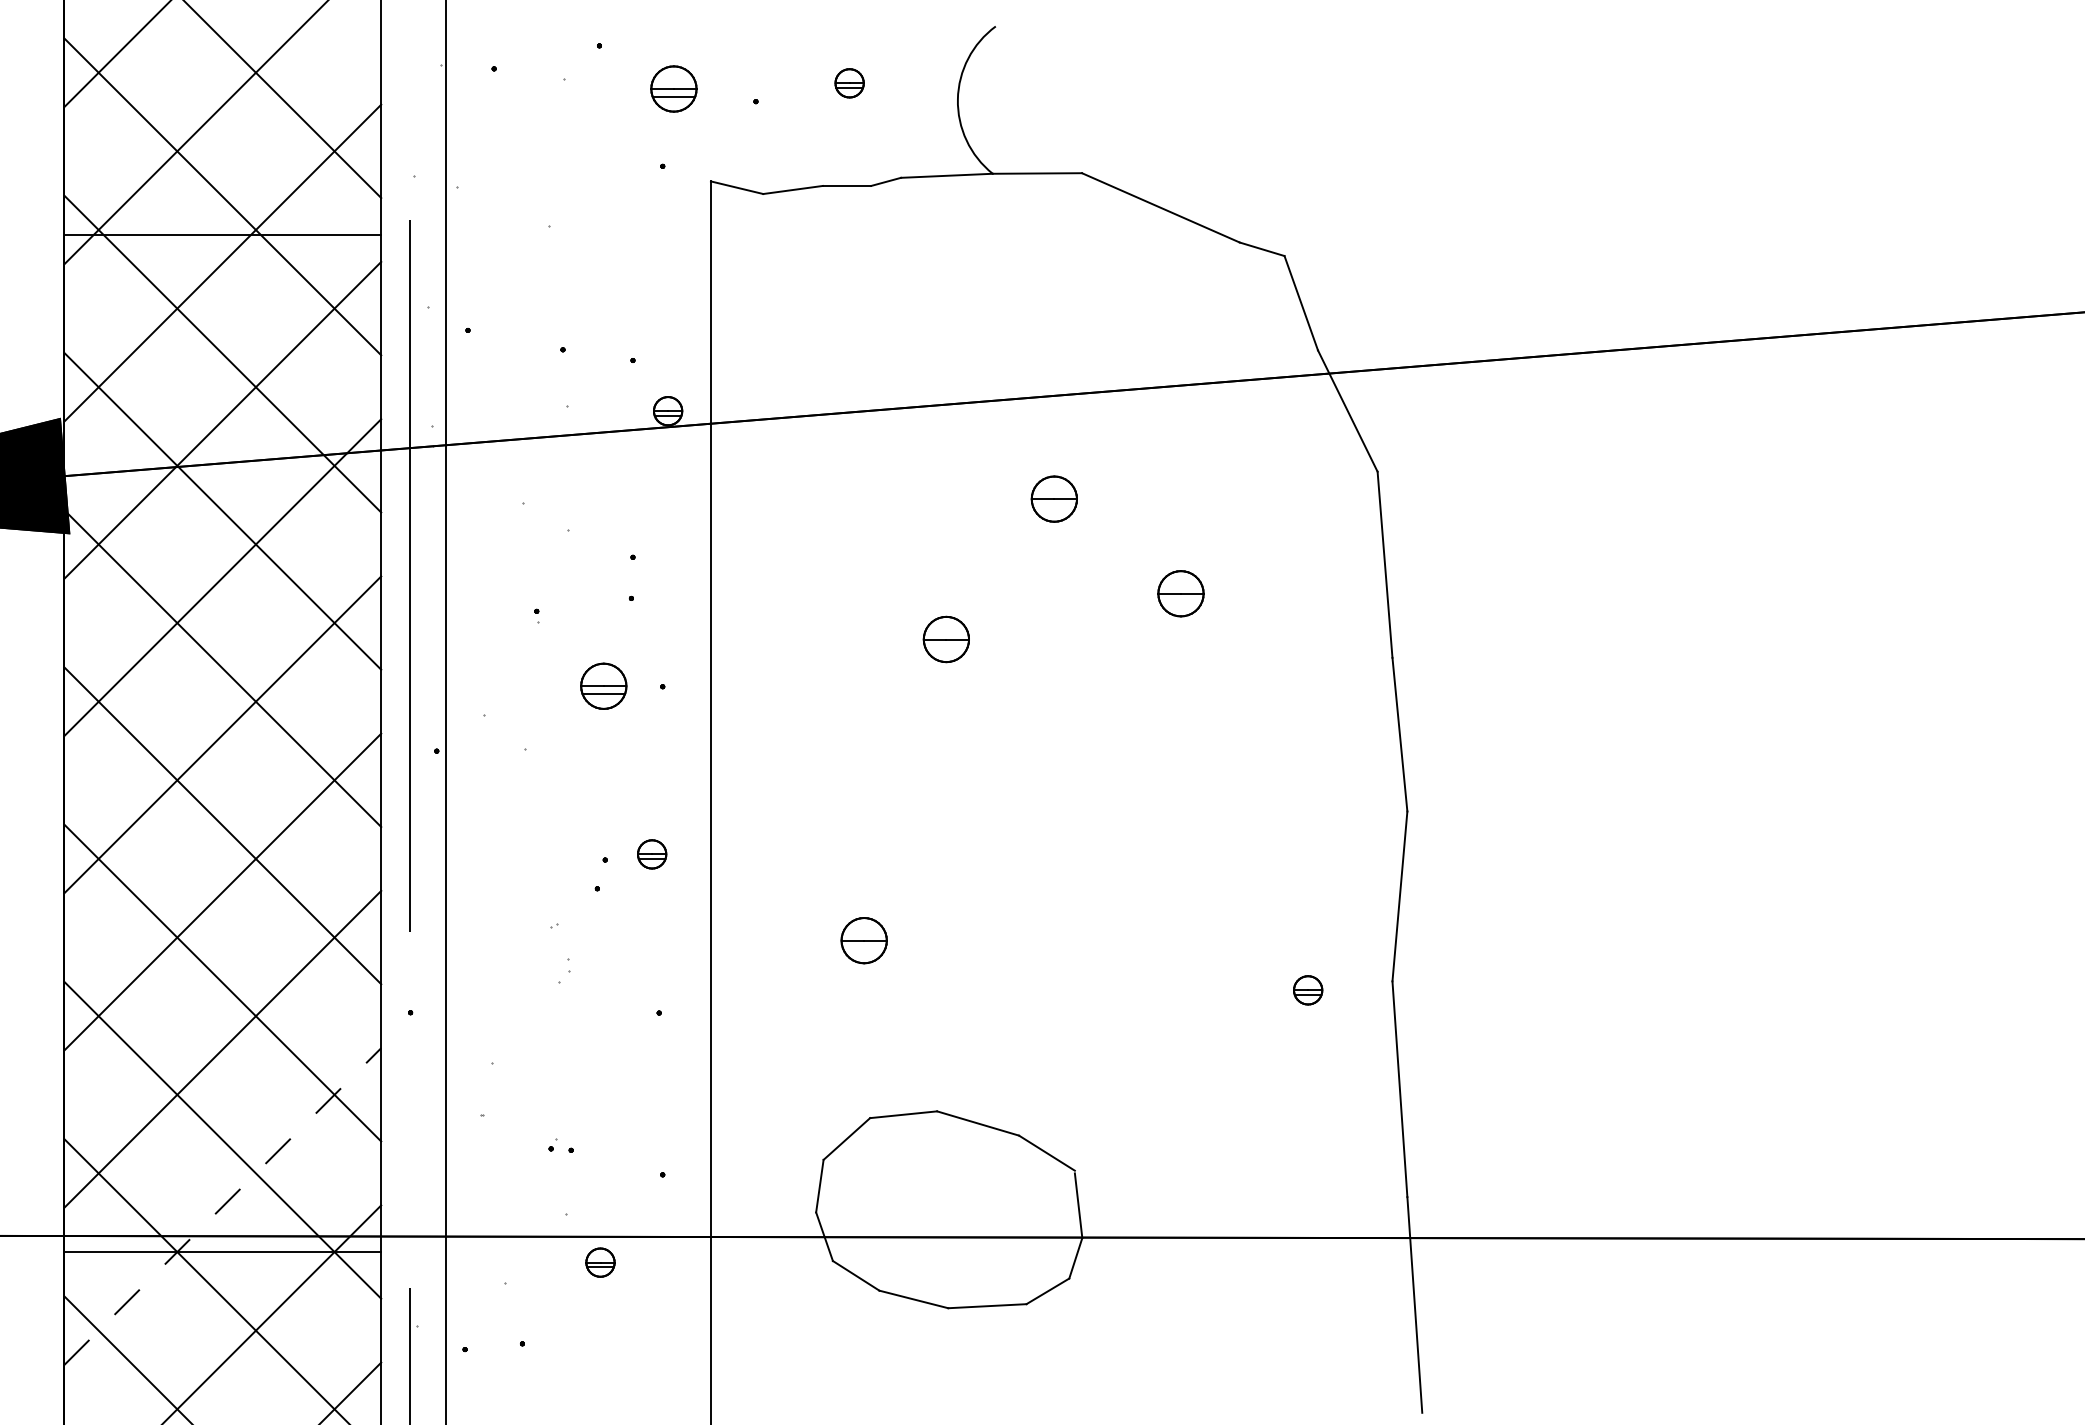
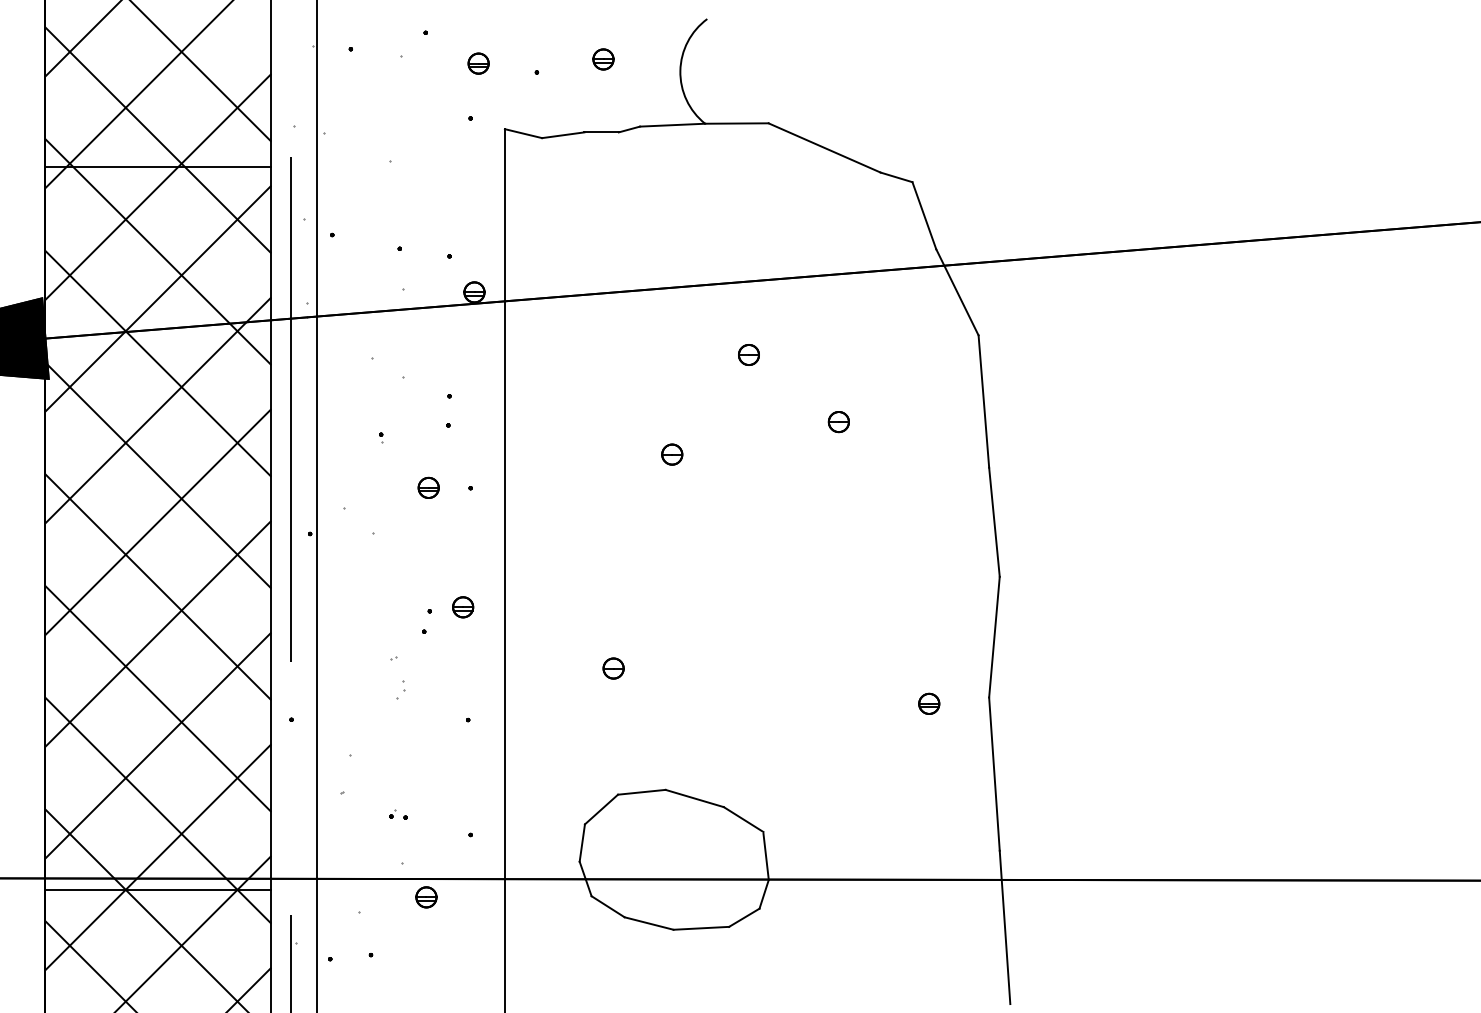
part: (673, 89) -> (478, 63), size x0.62
part: (1054, 499) -> (749, 355), size x0.62
part: (1180, 593) -> (838, 421), size x0.62
part: (946, 639) -> (672, 454), size x0.62
part: (603, 686) -> (428, 488), size x0.62
part: (863, 940) -> (613, 668), size x0.62
line: (223, 1206) -> (158, 857), dashed -> solid

